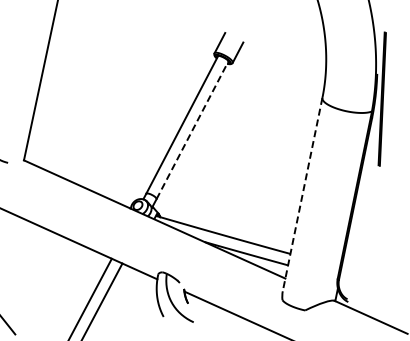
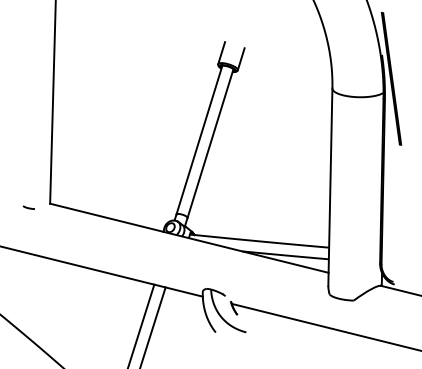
line: (192, 130) -> (210, 143), dashed -> solid
line: (302, 195) -> (330, 187), dashed -> solid

